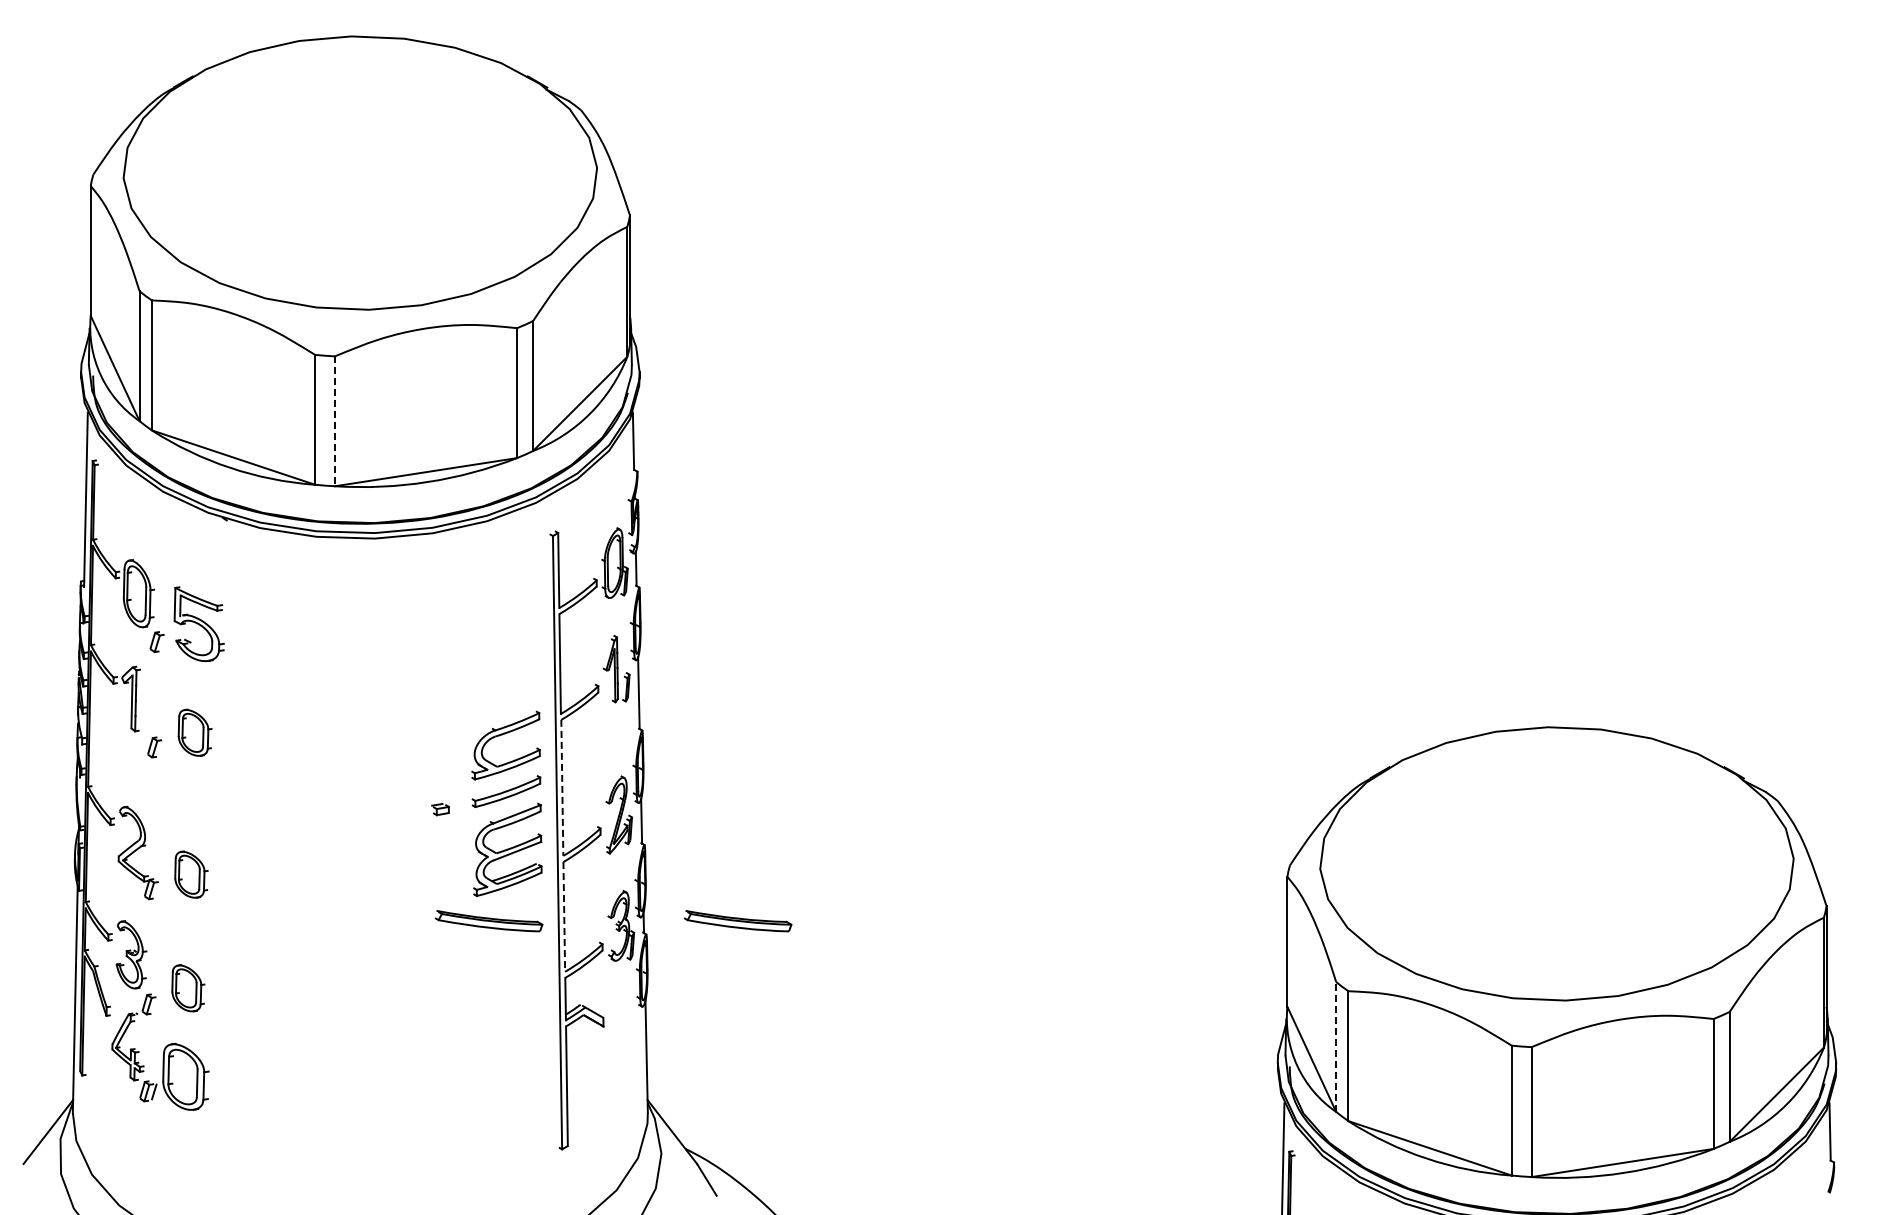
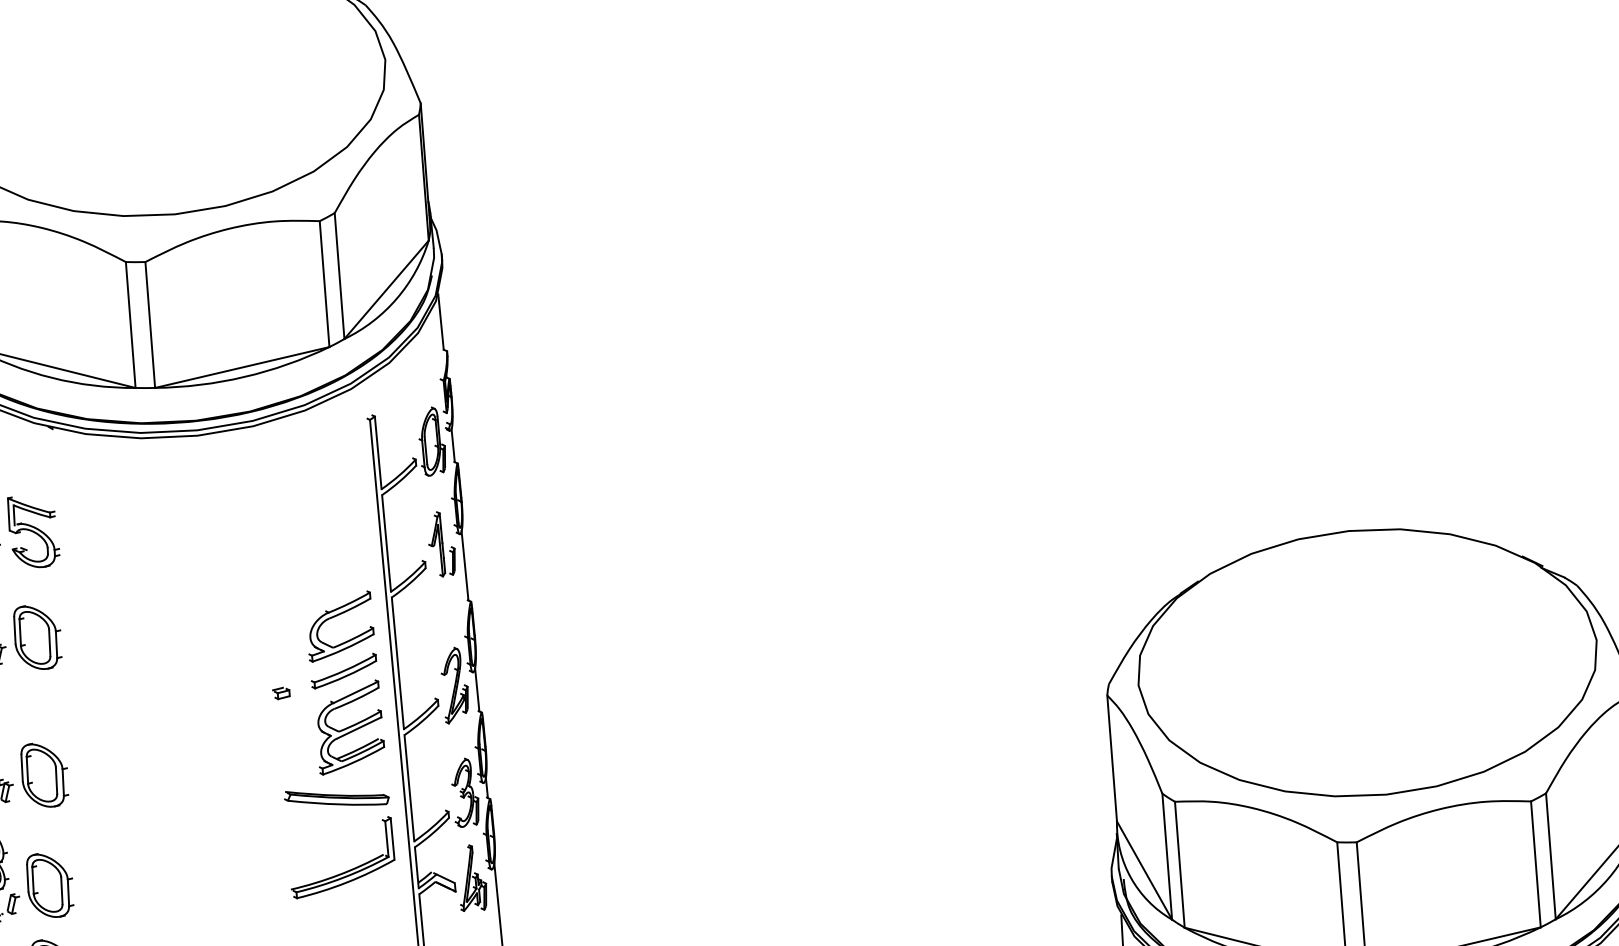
line: (335, 421) -> (150, 325), dashed -> solid
part: (194, 732) -> (37, 637), size x1.43
line: (562, 788) -> (398, 663), dashed -> solid
part: (191, 874) -> (44, 774), size x1.43
line: (564, 916) -> (409, 787), dashed -> solid
part: (737, 921) -> (577, 779), removed
part: (188, 988) -> (50, 885), size x1.43
part: (493, 996) -> (346, 870), added
part: (621, 1013) -> (472, 877), added
line: (1336, 1046) -> (1167, 856), dashed -> solid

